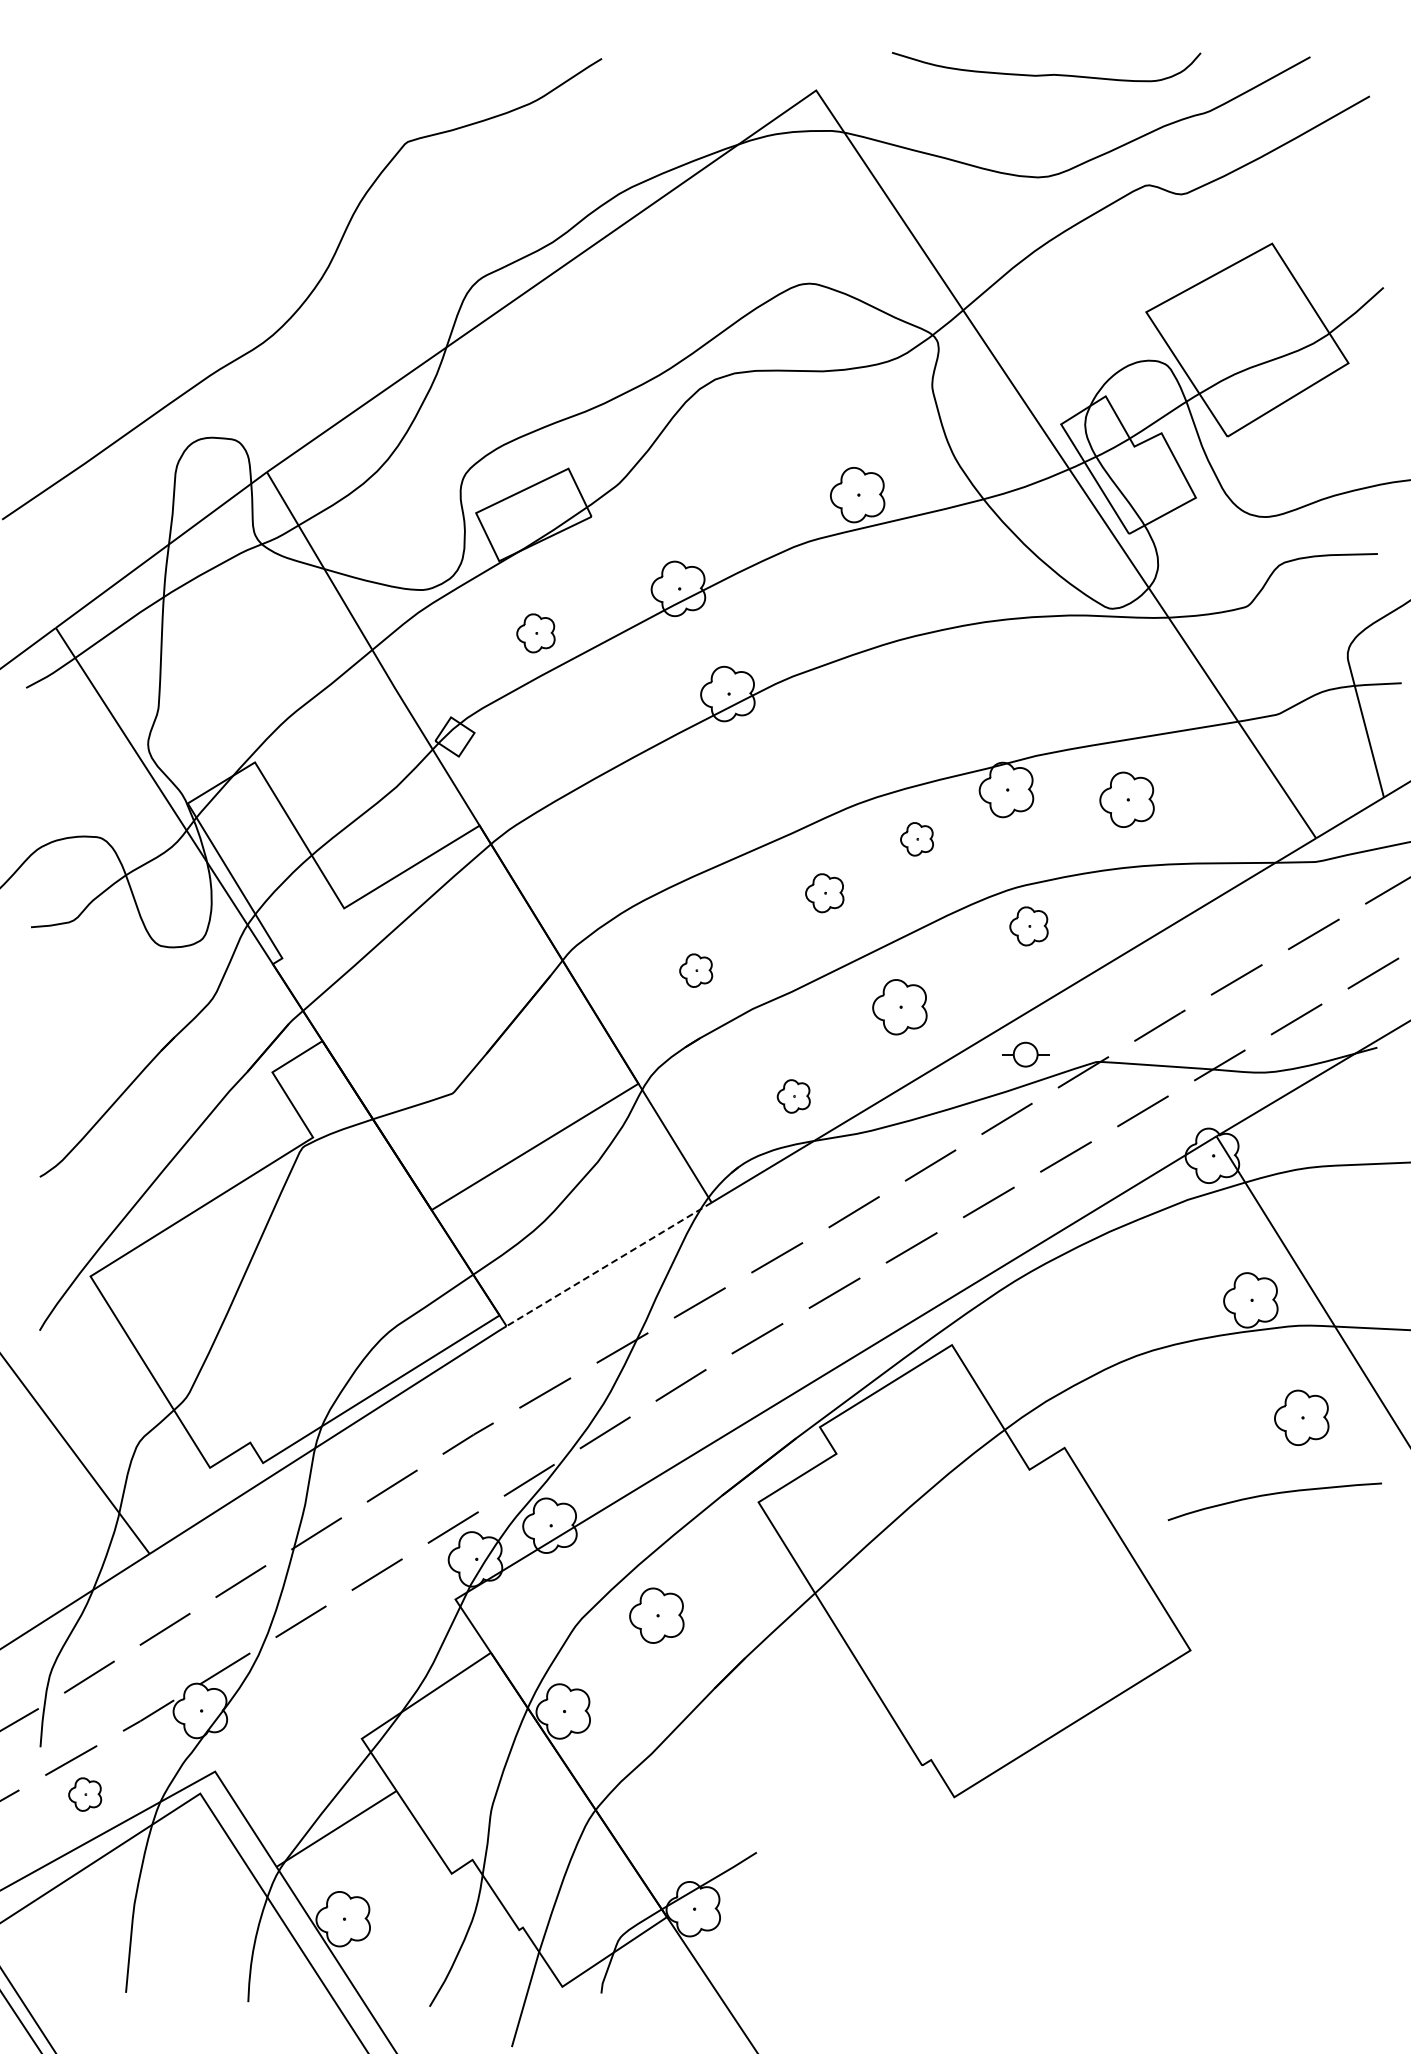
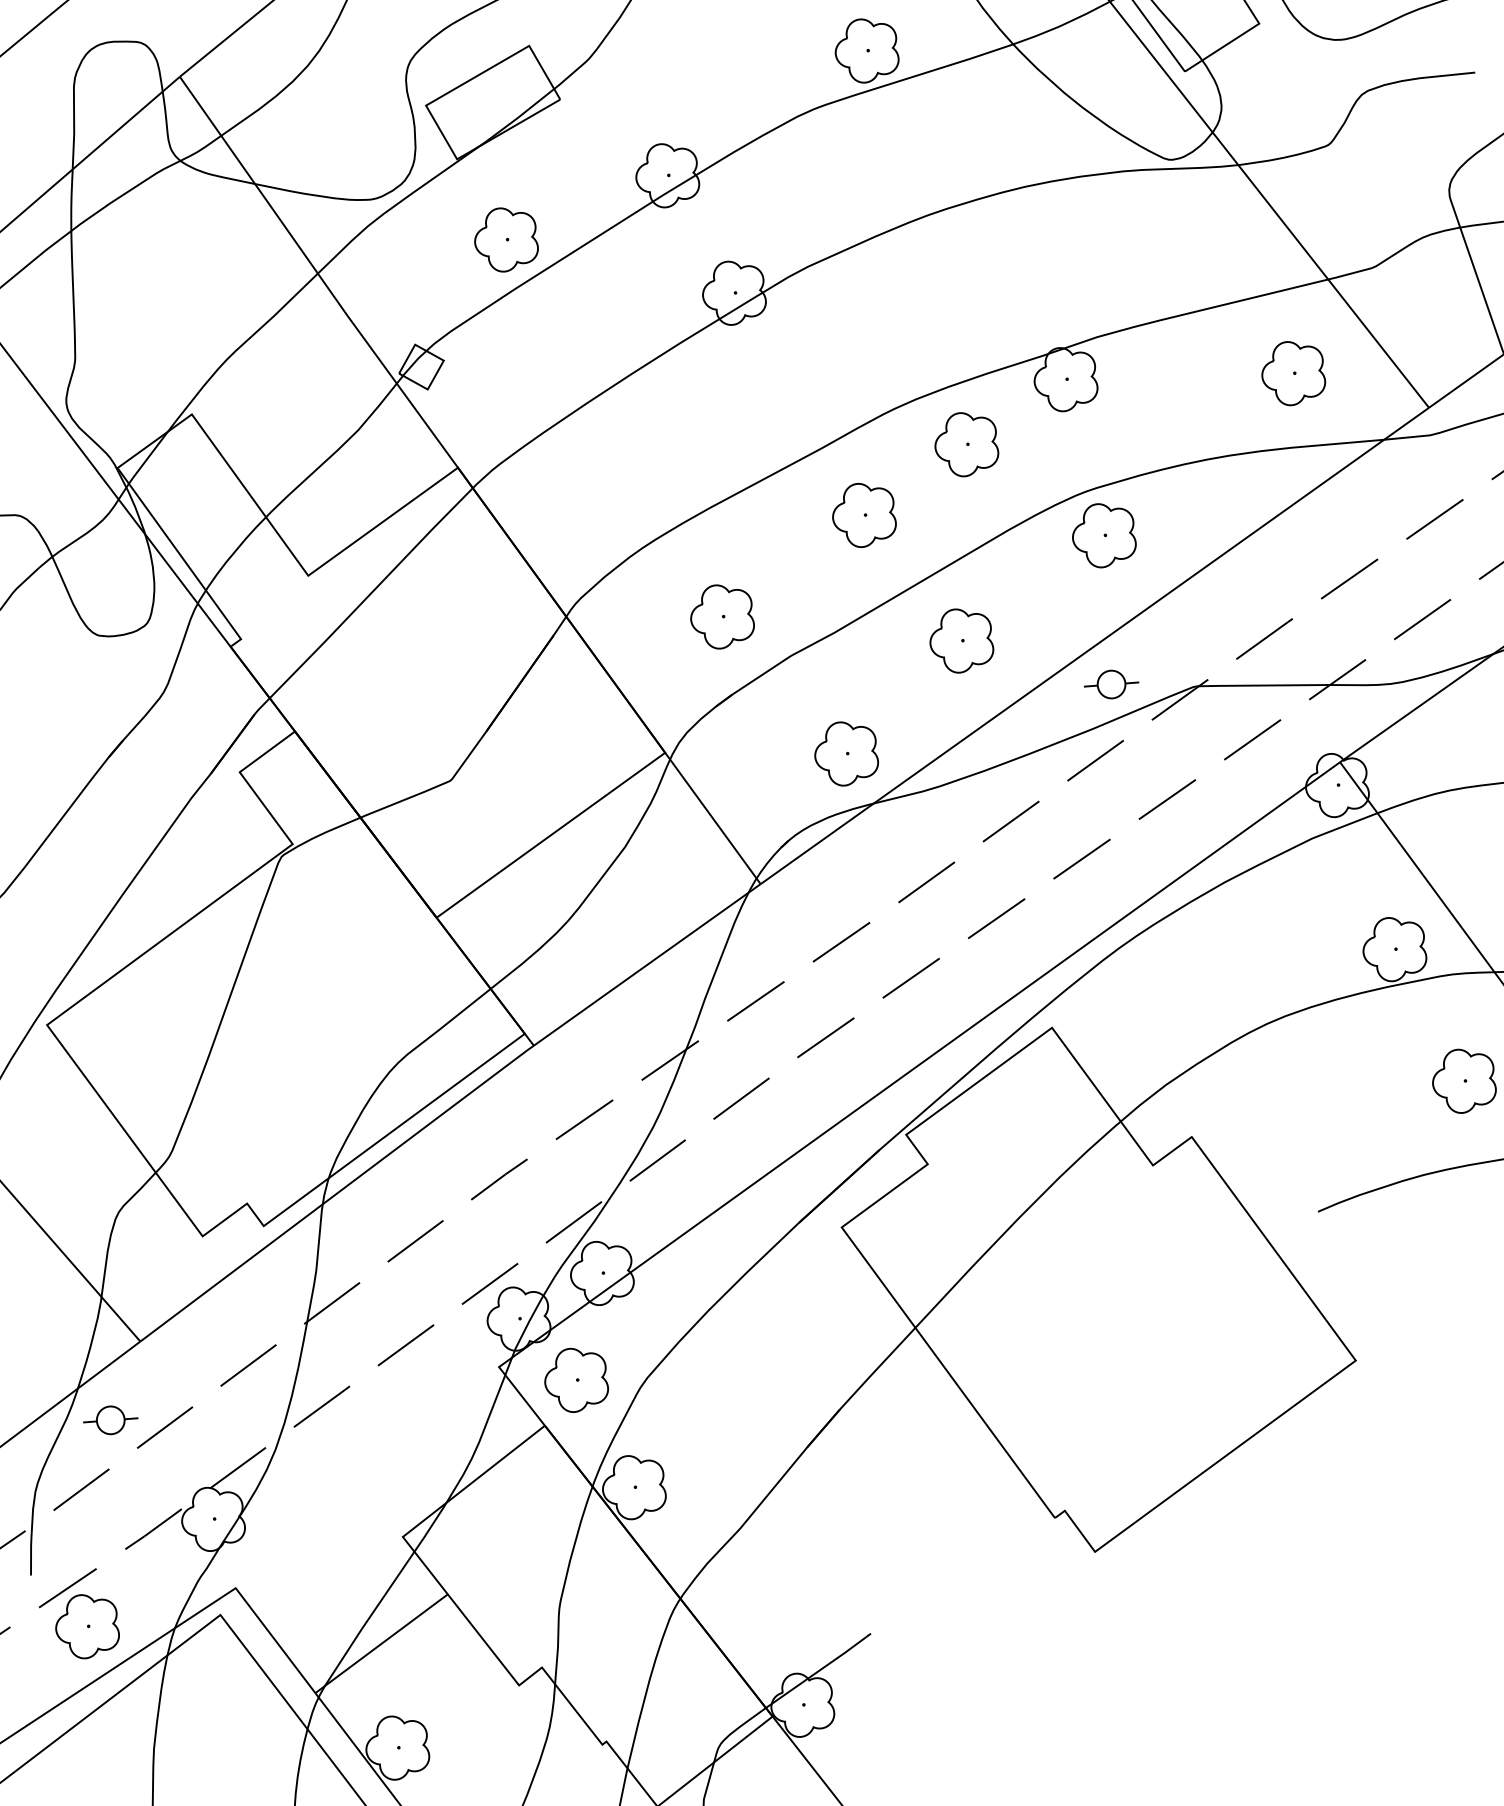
part: (535, 633) -> (505, 239), size x1.43
part: (1126, 799) -> (1292, 372), moved
part: (916, 839) -> (965, 444), size x1.67
part: (824, 893) -> (863, 515), size x1.43
part: (1028, 926) -> (1103, 535), size x1.43
part: (695, 970) -> (721, 616), size x1.67
part: (793, 1096) -> (846, 753), size x1.67
line: (609, 1264) -> (647, 964), dashed -> solid
part: (656, 1615) -> (575, 1379), moved
part: (118, 1619) -> (110, 1420), added
part: (84, 1794) -> (86, 1626), size x1.67

